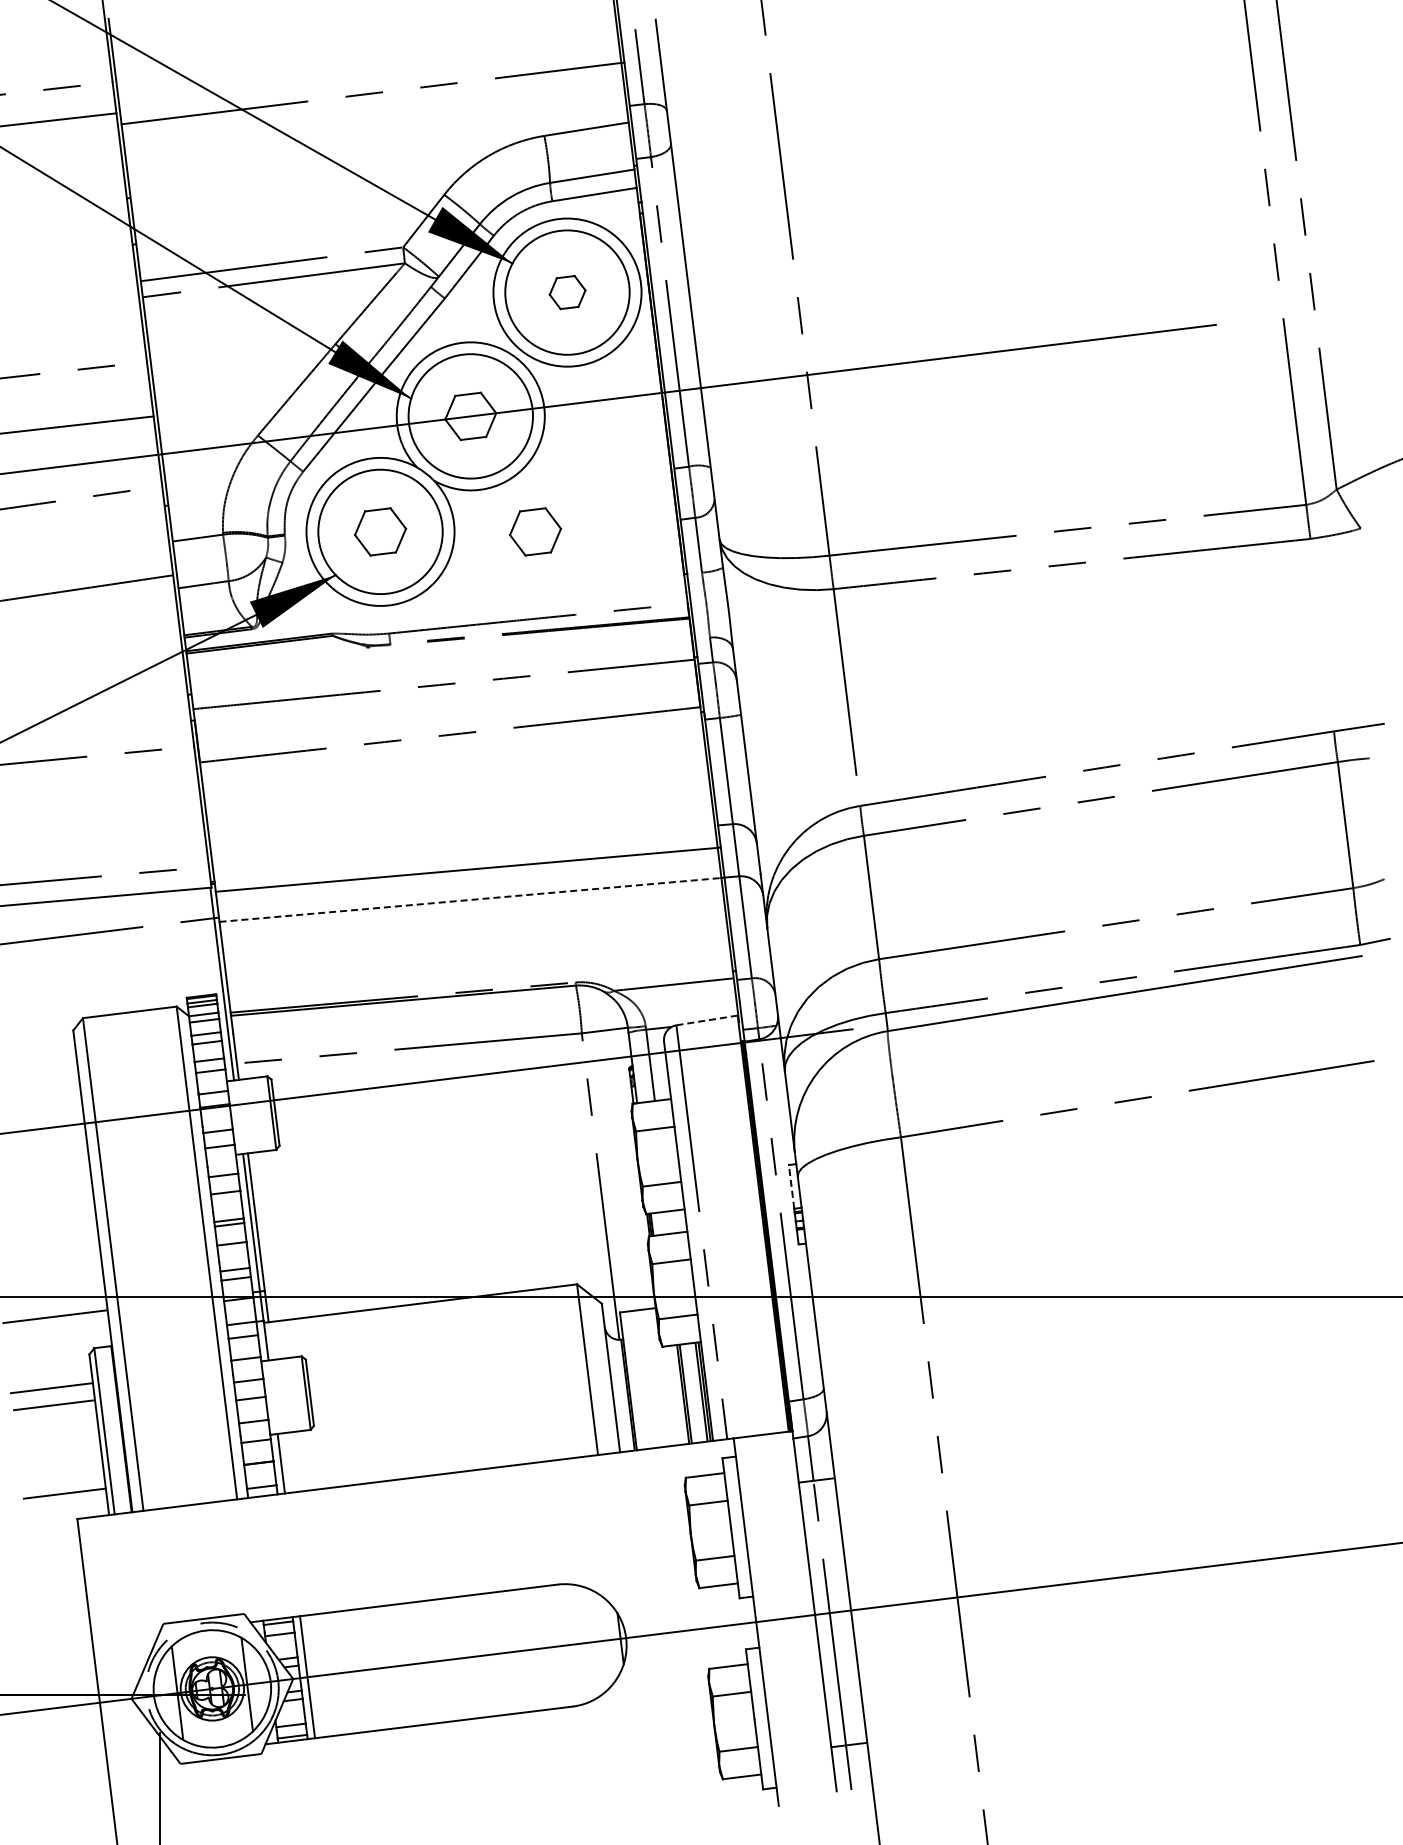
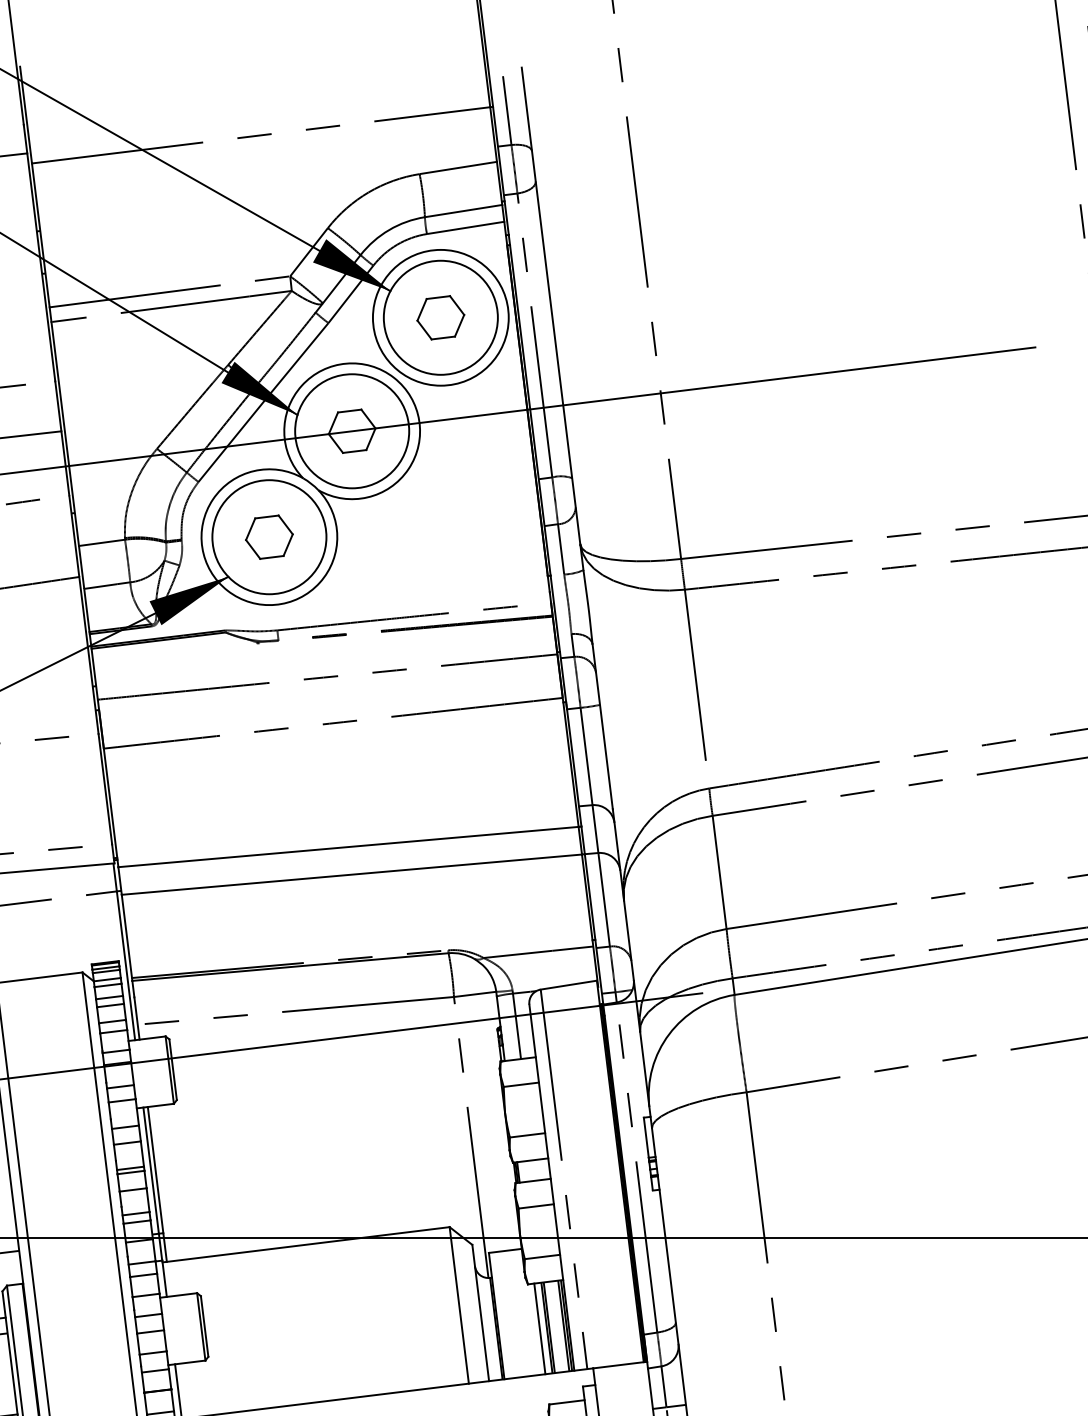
part: (567, 292) -> (440, 317), size x1.43
part: (535, 531) -> (411, 536), removed
line: (470, 899) -> (351, 874), dashed -> solid
line: (706, 1020) -> (568, 985), dashed -> solid
line: (791, 1186) -> (646, 1137), dashed -> solid
line: (675, 1394) -> (539, 1328), added

